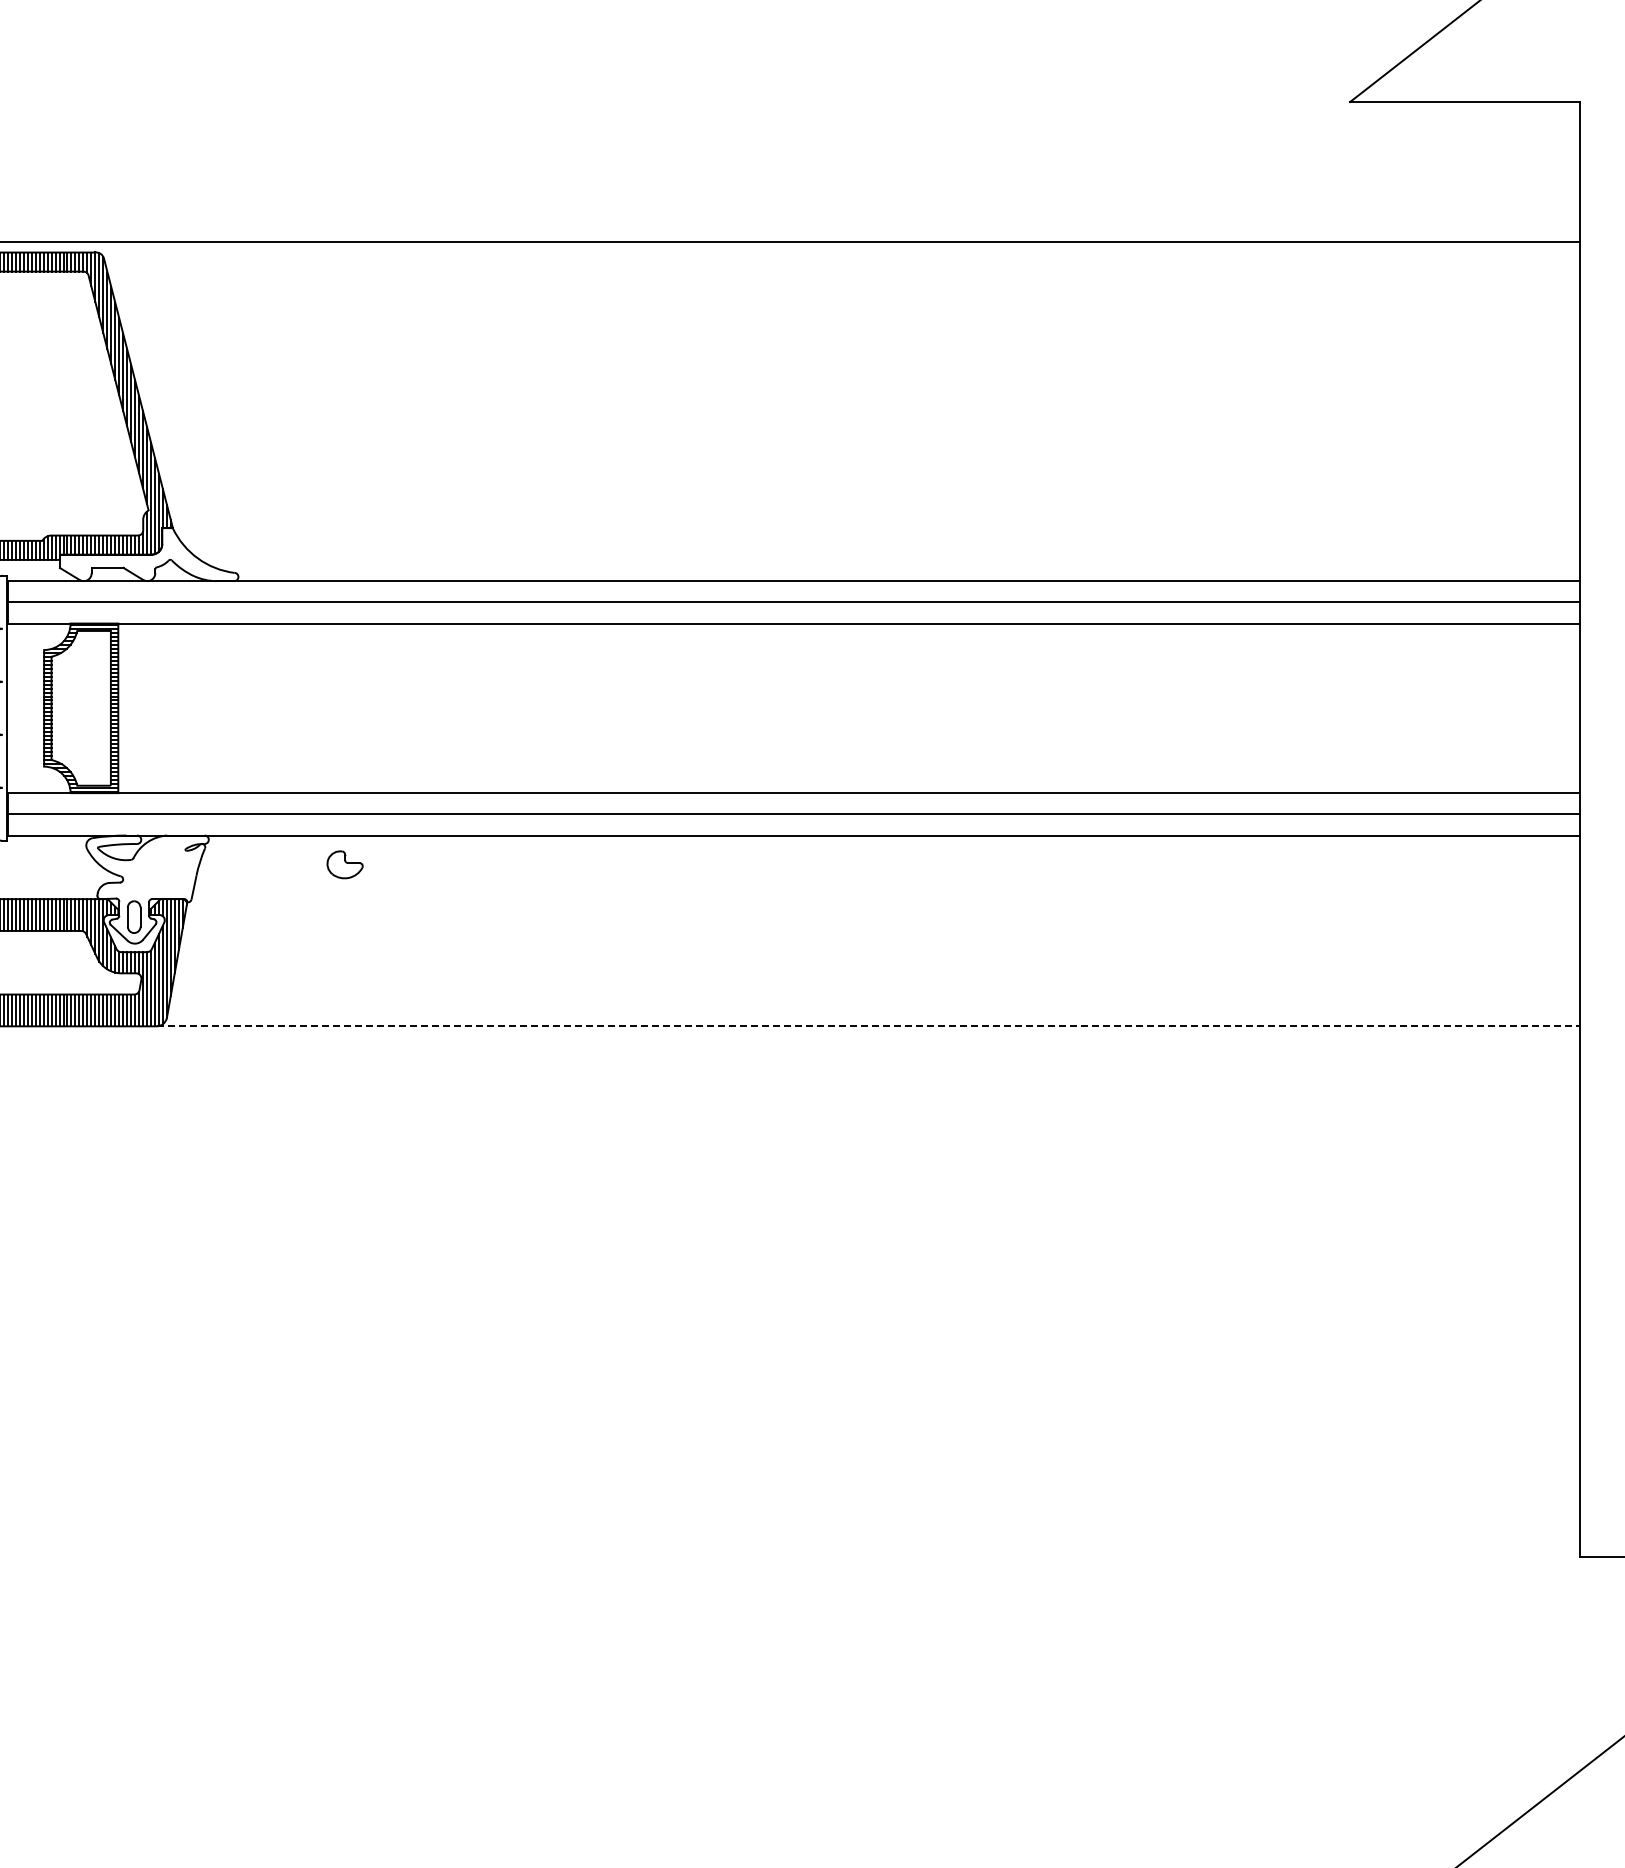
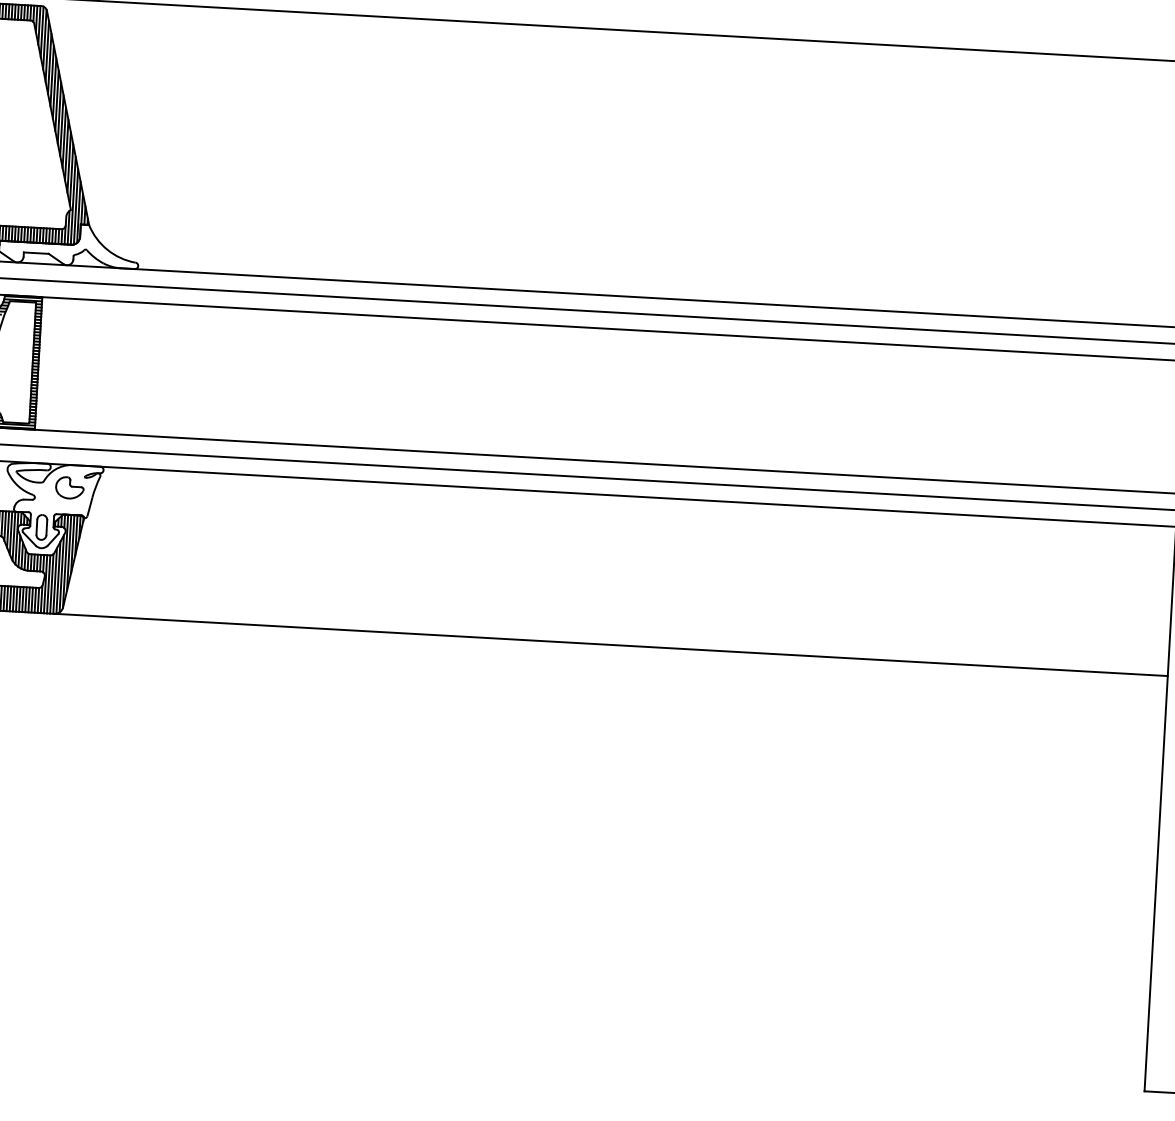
part: (344, 864) -> (69, 487), moved
line: (868, 1026) -> (611, 645), dashed -> solid

